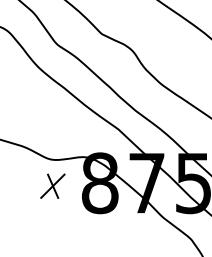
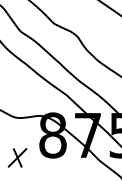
part: (52, 185) -> (17, 157), moved

